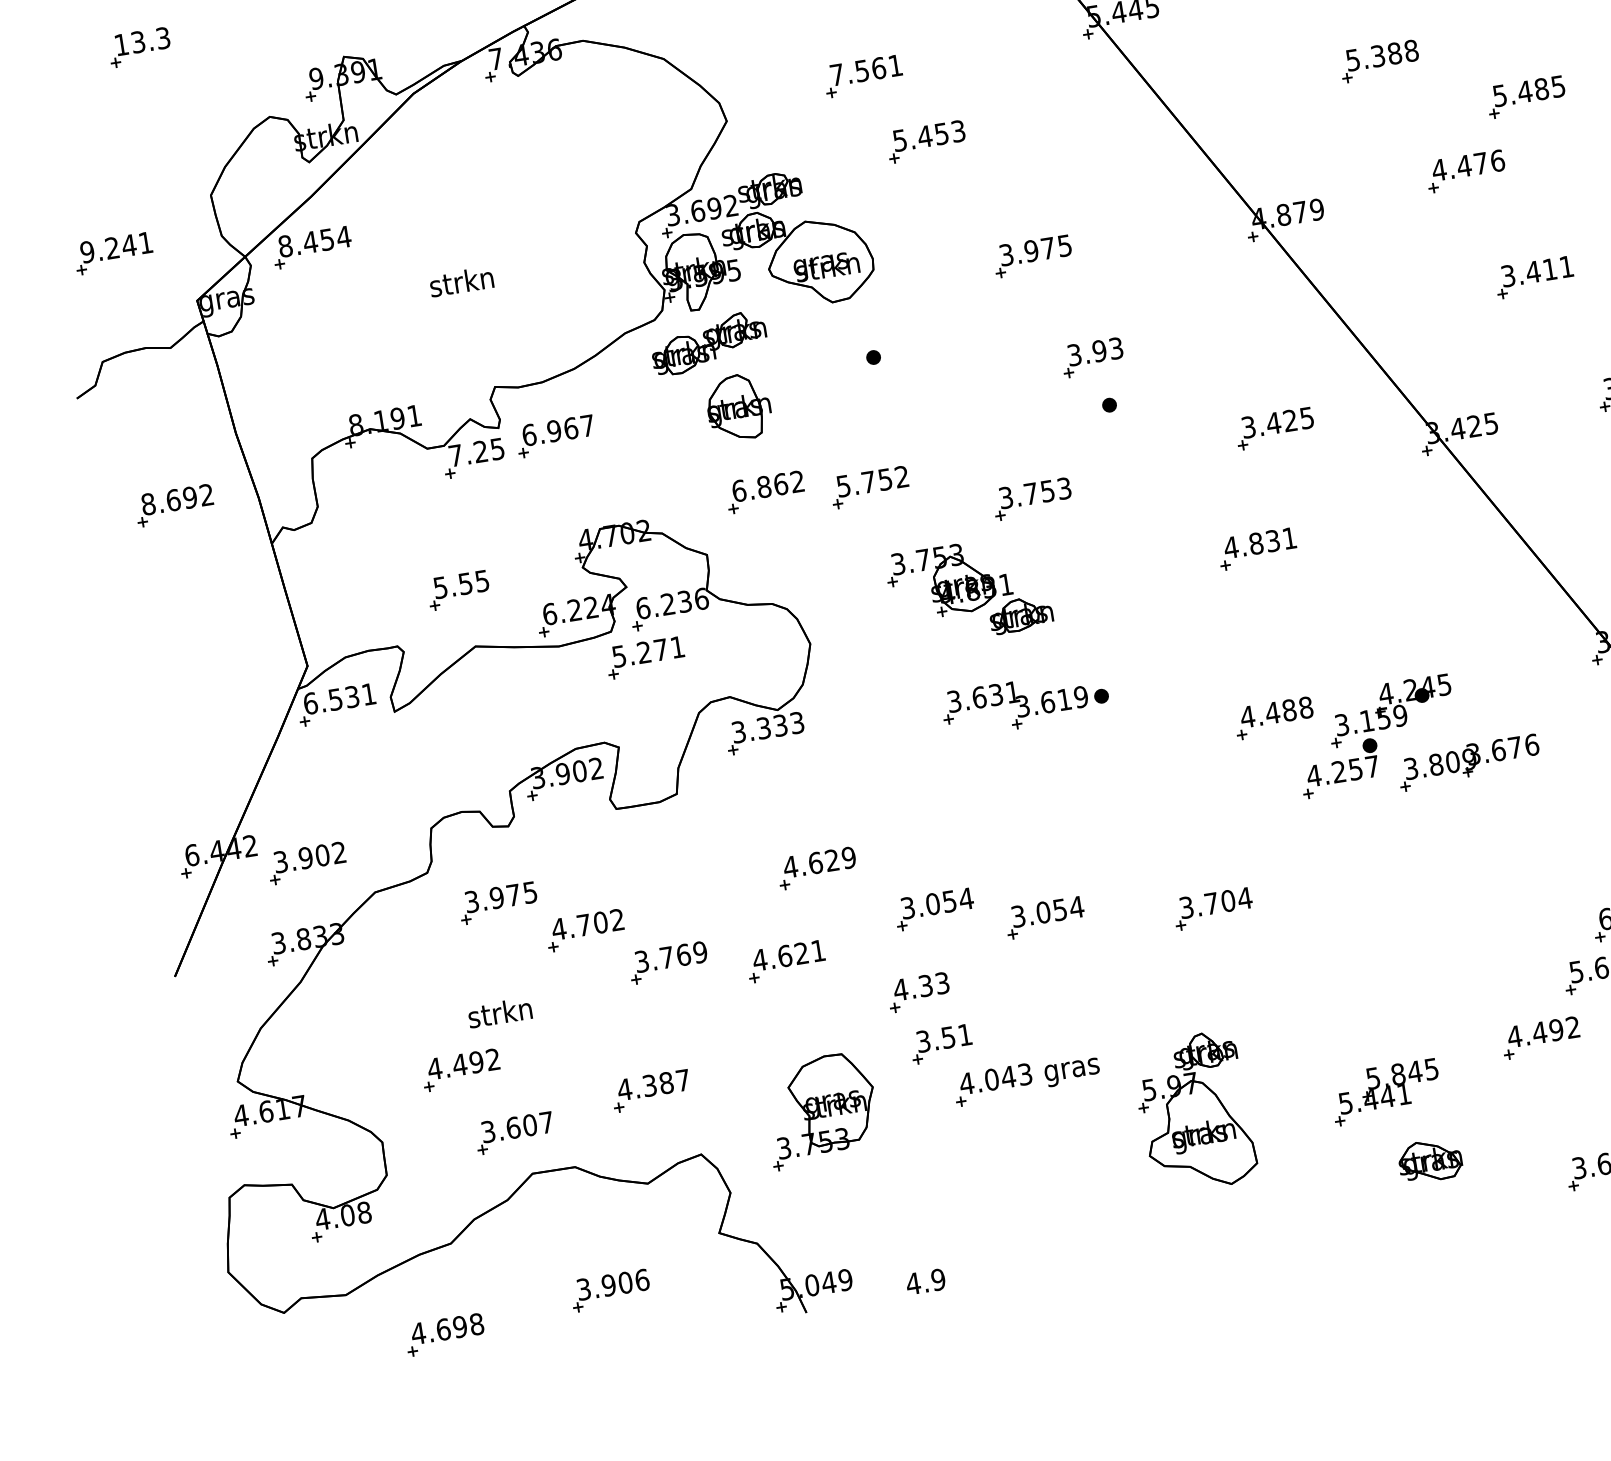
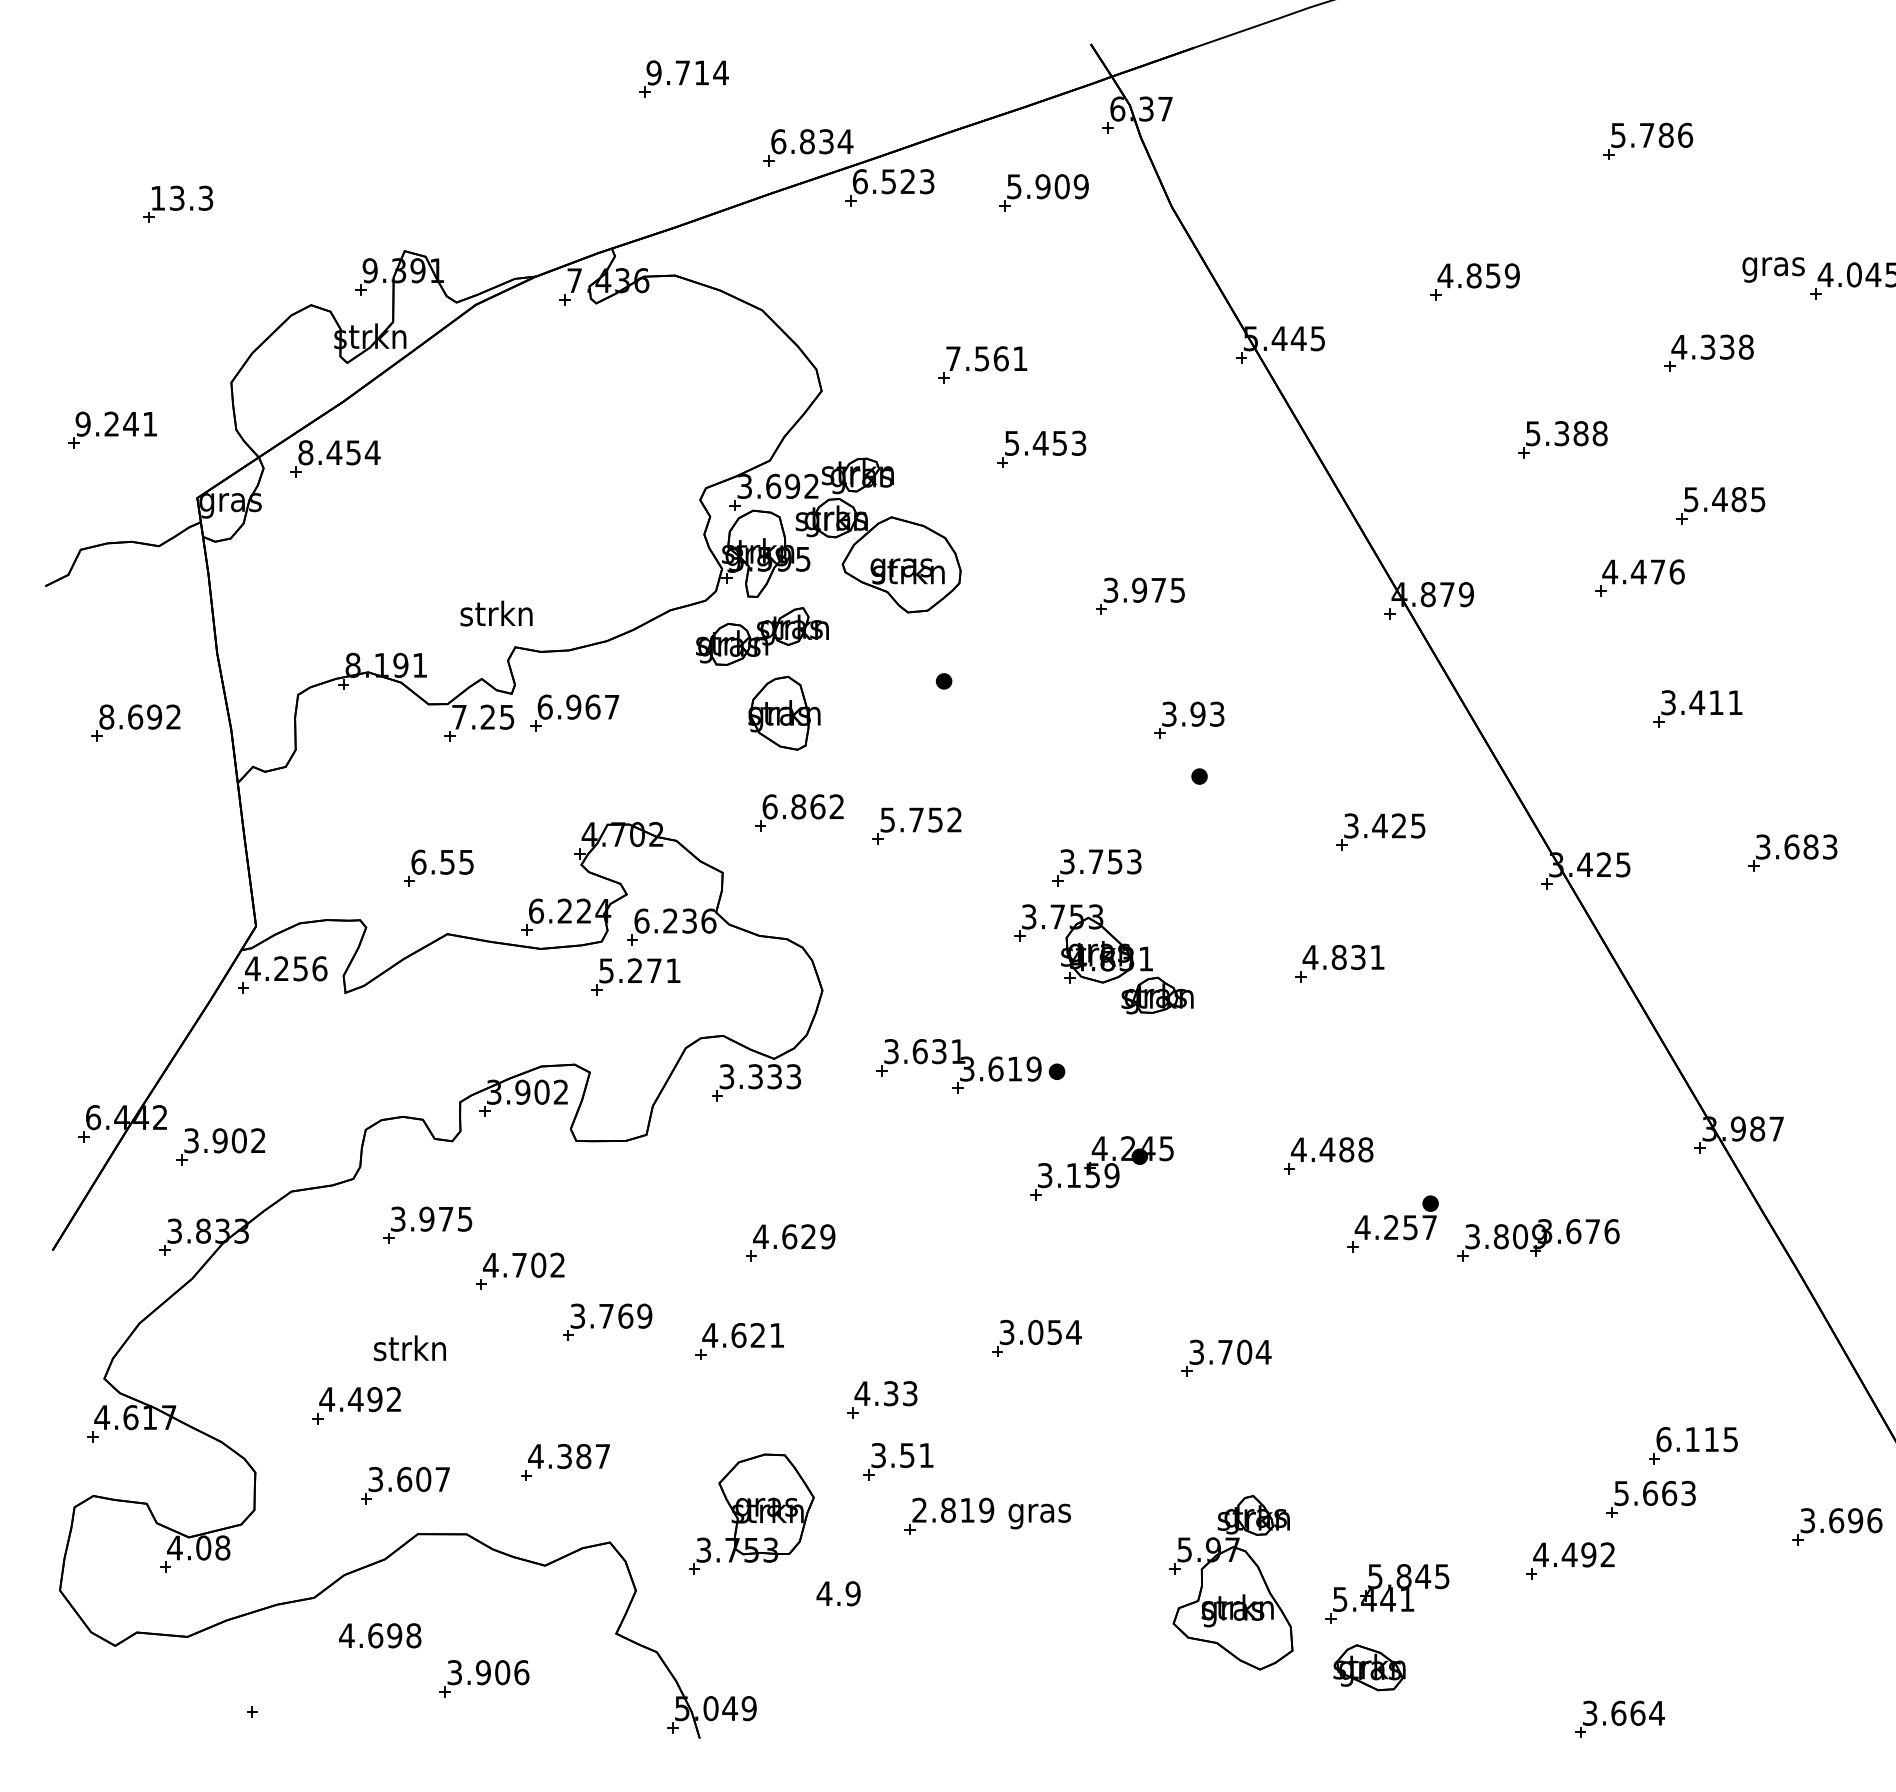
text: (461, 281) -> (496, 613), moved
text: (440, 587) -> (418, 861), 5.55 -> 6.55
part: (969, 590) -> (1103, 959), moved
text: (339, 698) -> (285, 968), 6.531 -> 4.256
part: (1025, 703) -> (970, 1066), moved
part: (1390, 711) -> (1101, 1168), moved
part: (934, 909) -> (914, 1309), removed
text: (995, 1078) -> (952, 1509), 4.043 -> 2.819
part: (1194, 1112) -> (1231, 1582), moved
part: (1430, 1160) -> (1369, 1667), moved
text: (925, 1281) -> (838, 1593), moved
text: (447, 1328) -> (380, 1635), moved

